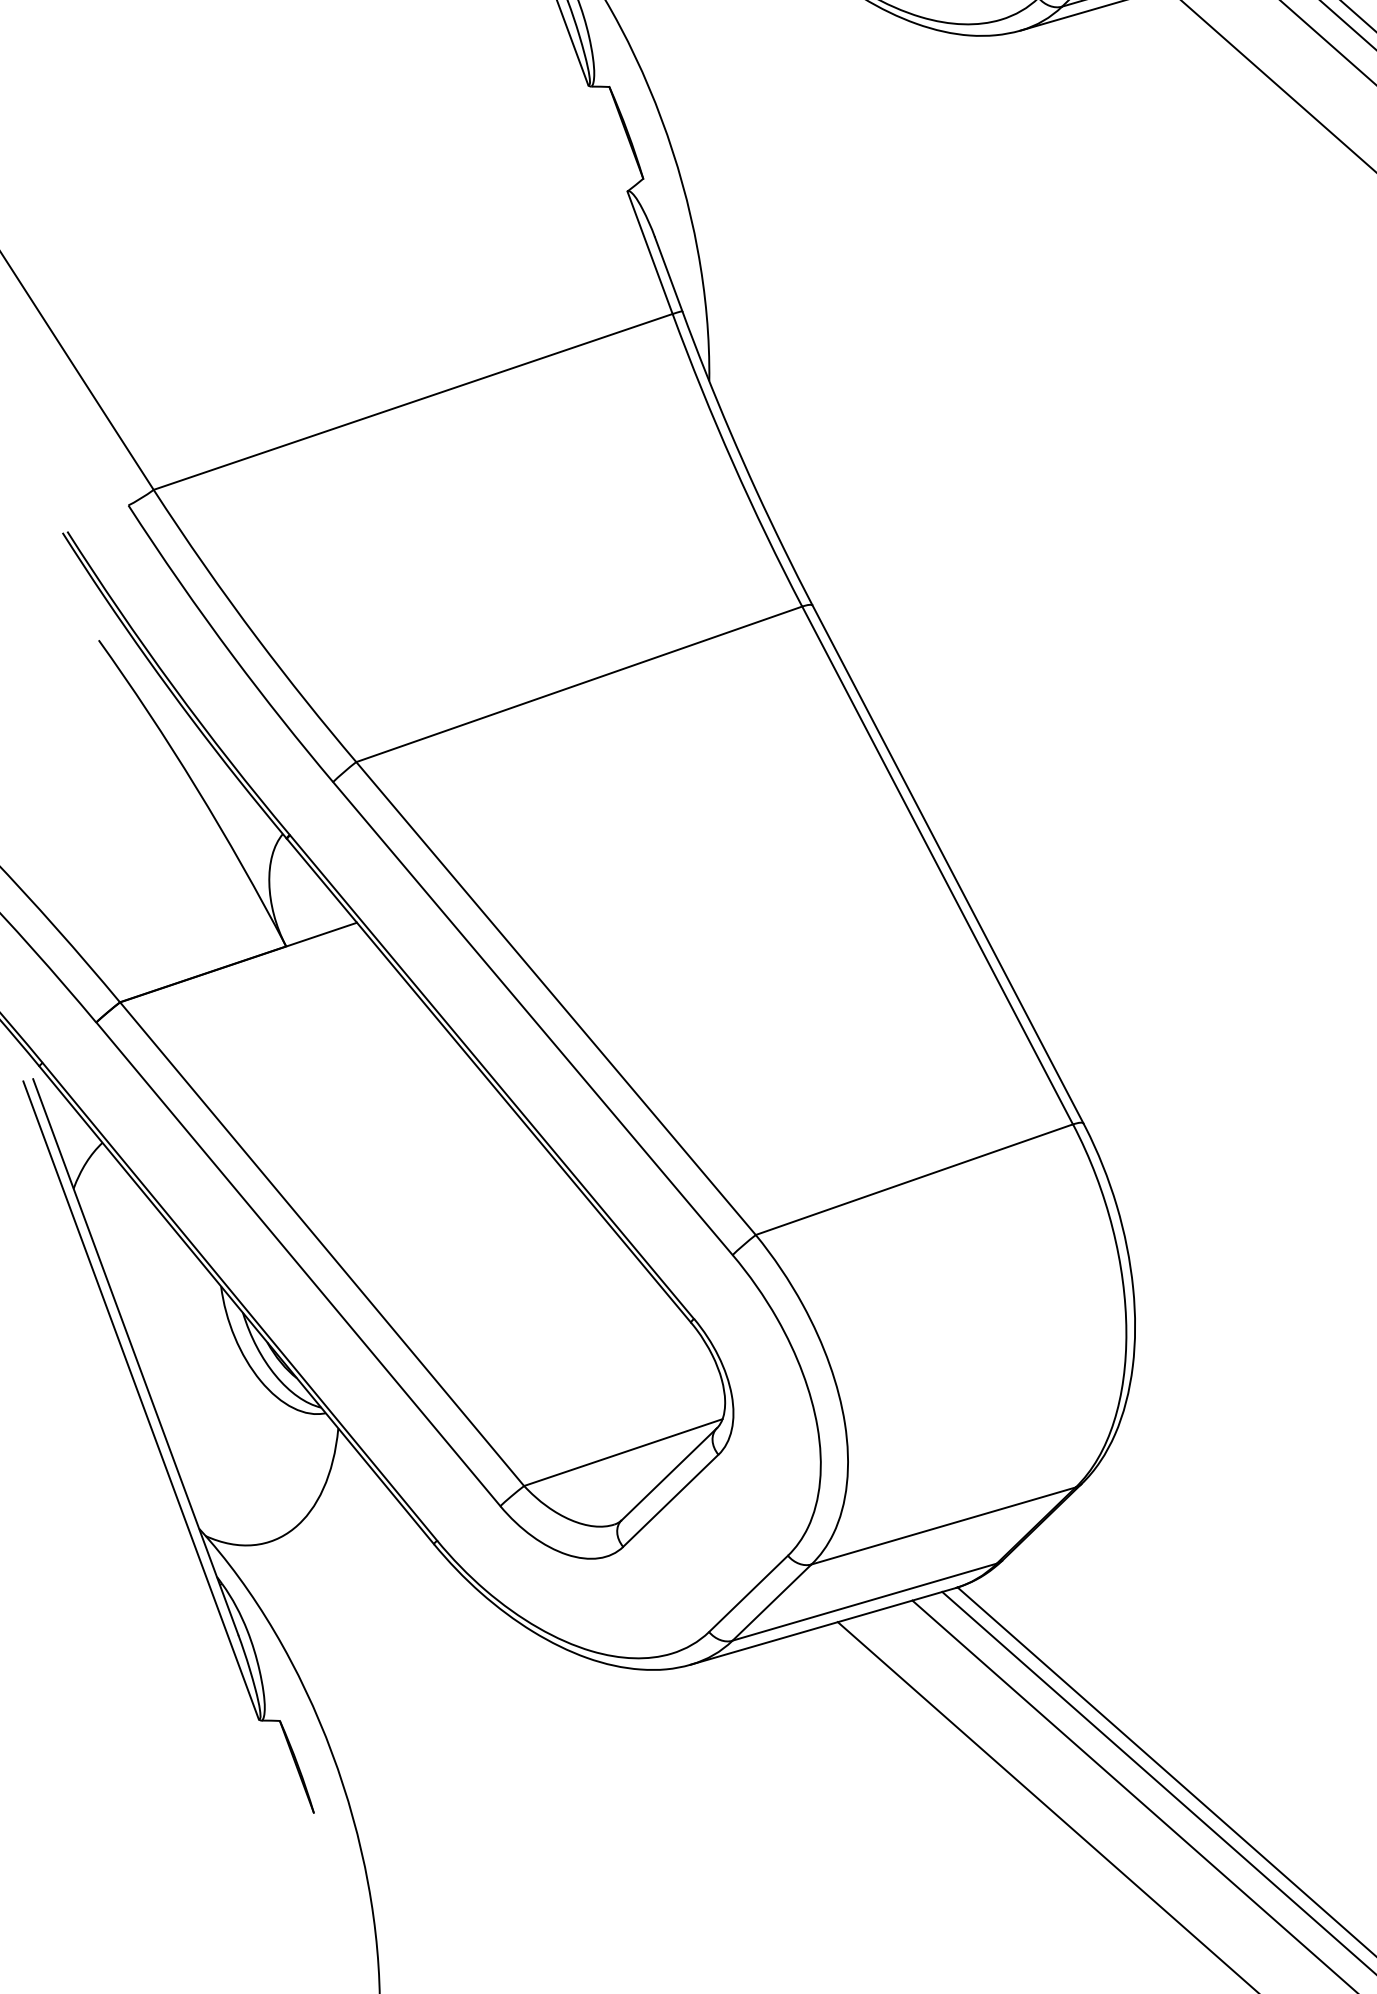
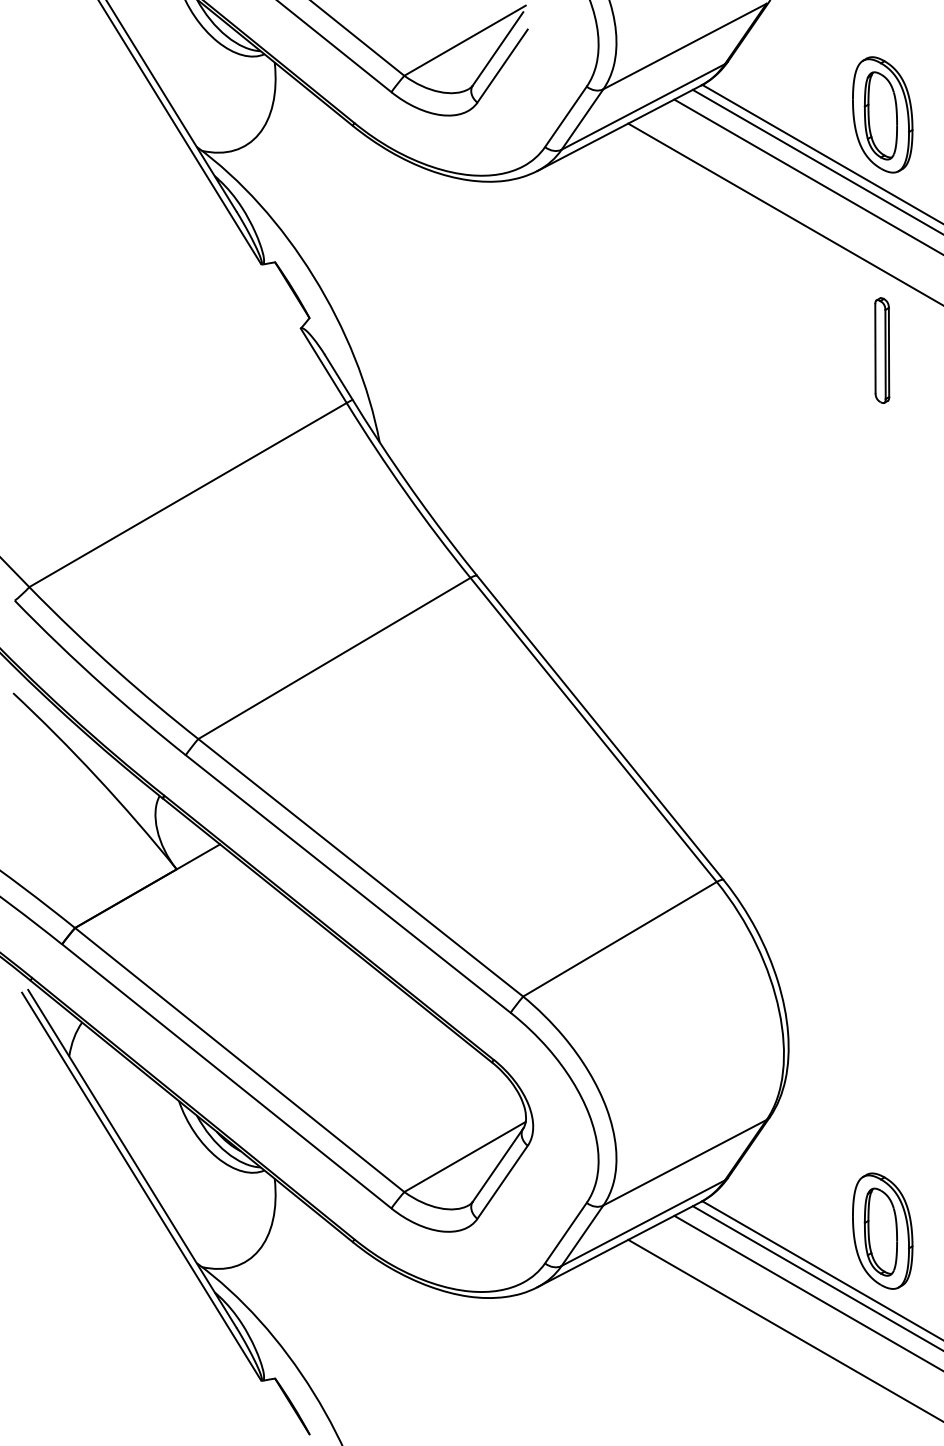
part: (1212, 1683) -> (882, 1230), added

